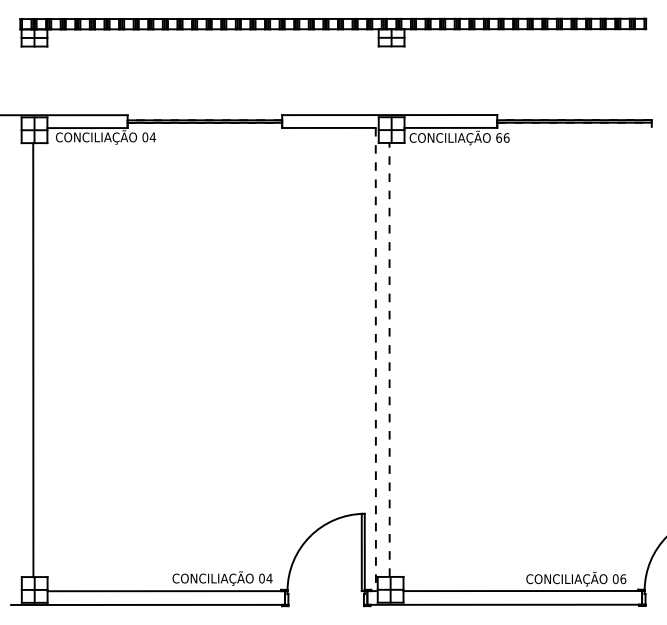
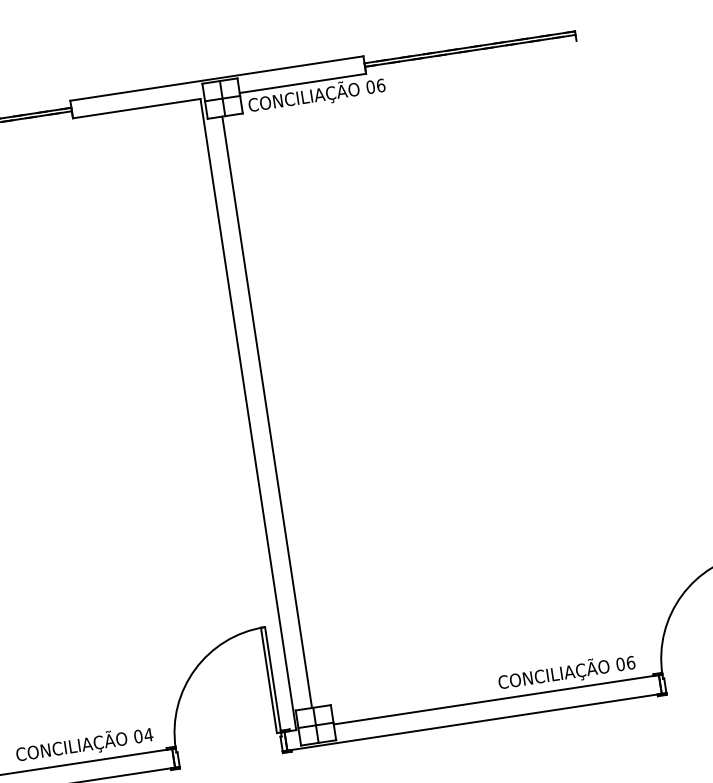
text: (499, 137) -> (371, 86), 66 -> 06
line: (375, 359) -> (247, 414), dashed -> solid
line: (389, 359) -> (266, 411), dashed -> solid

